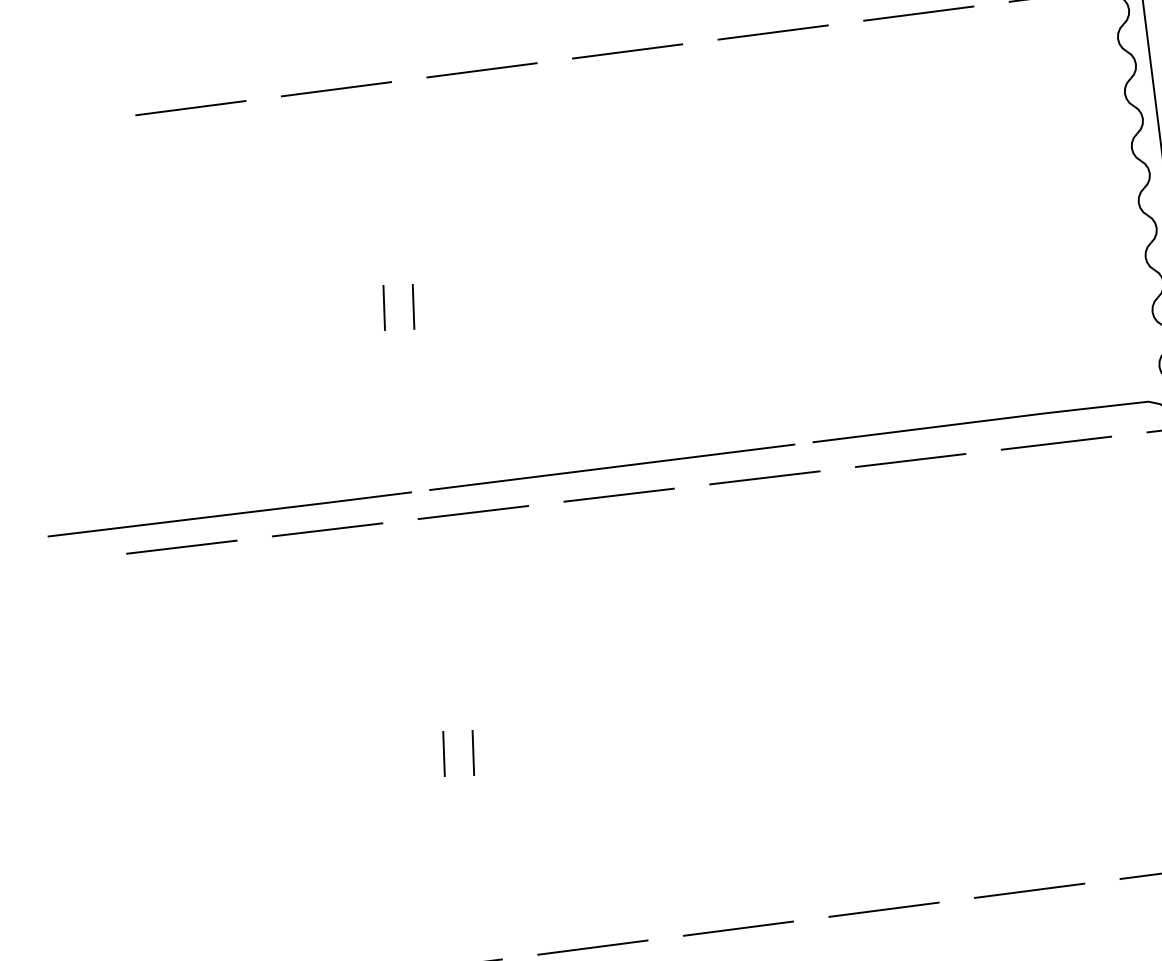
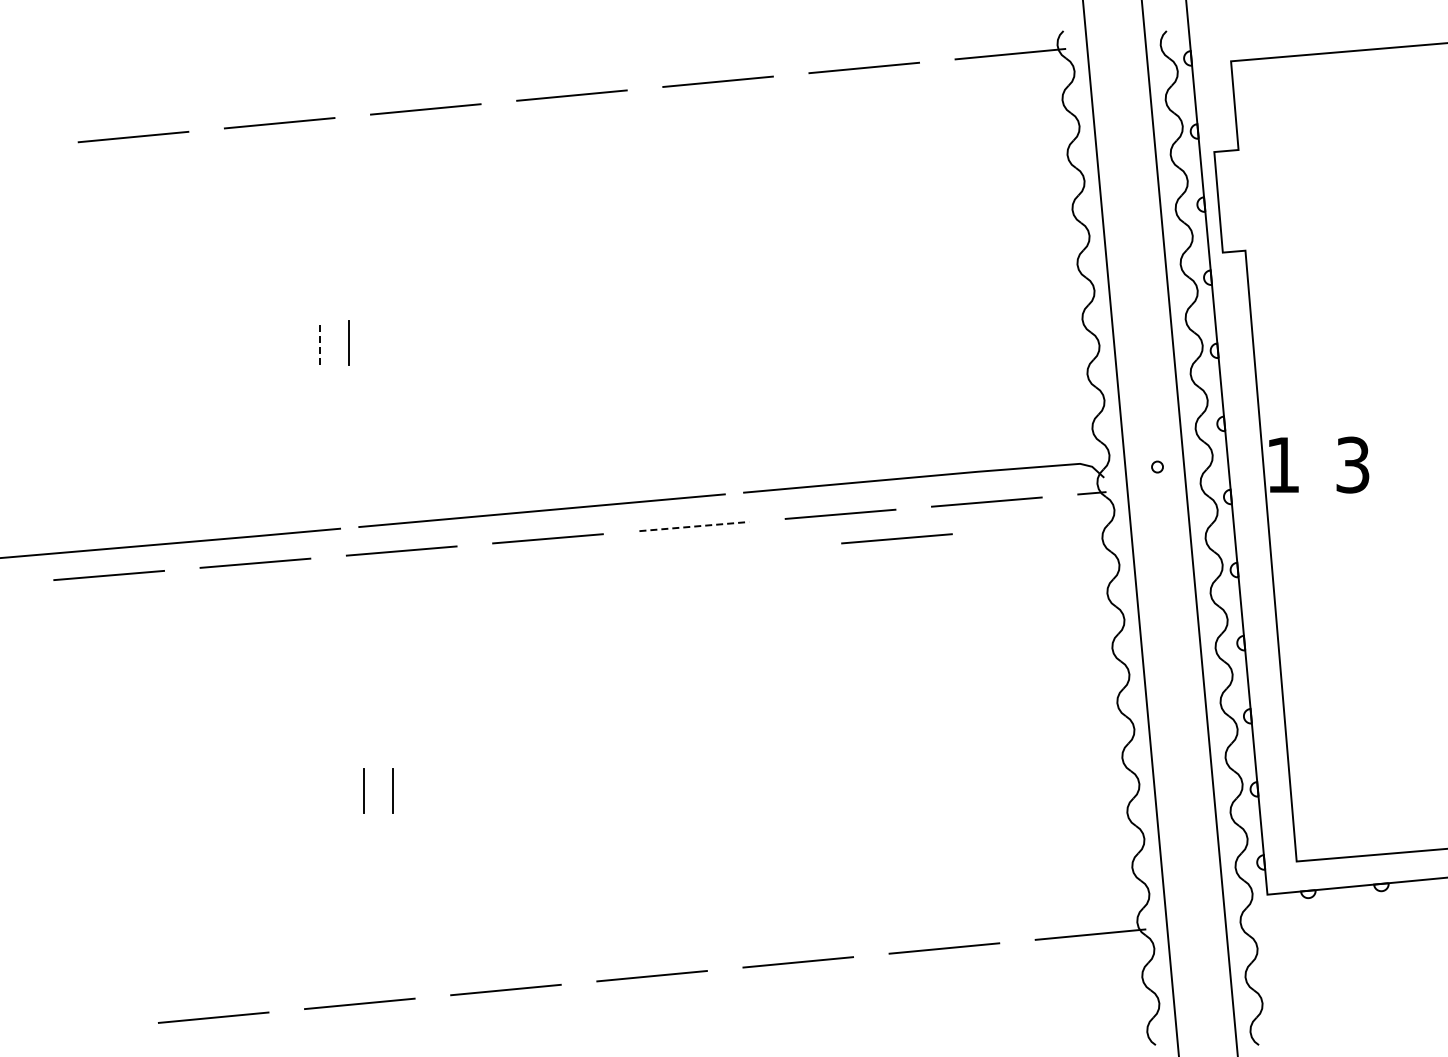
line: (383, 306) -> (319, 342), solid -> dashed
line: (765, 477) -> (694, 526), solid -> dashed
line: (967, 482) -> (896, 538), added

